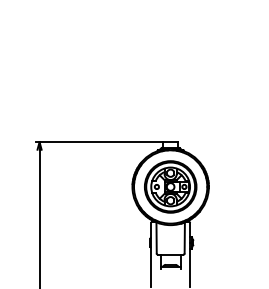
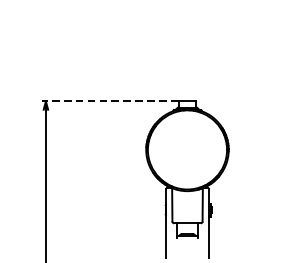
line: (98, 142) -> (109, 101), solid -> dashed
part: (170, 186) -> (187, 149), removed

